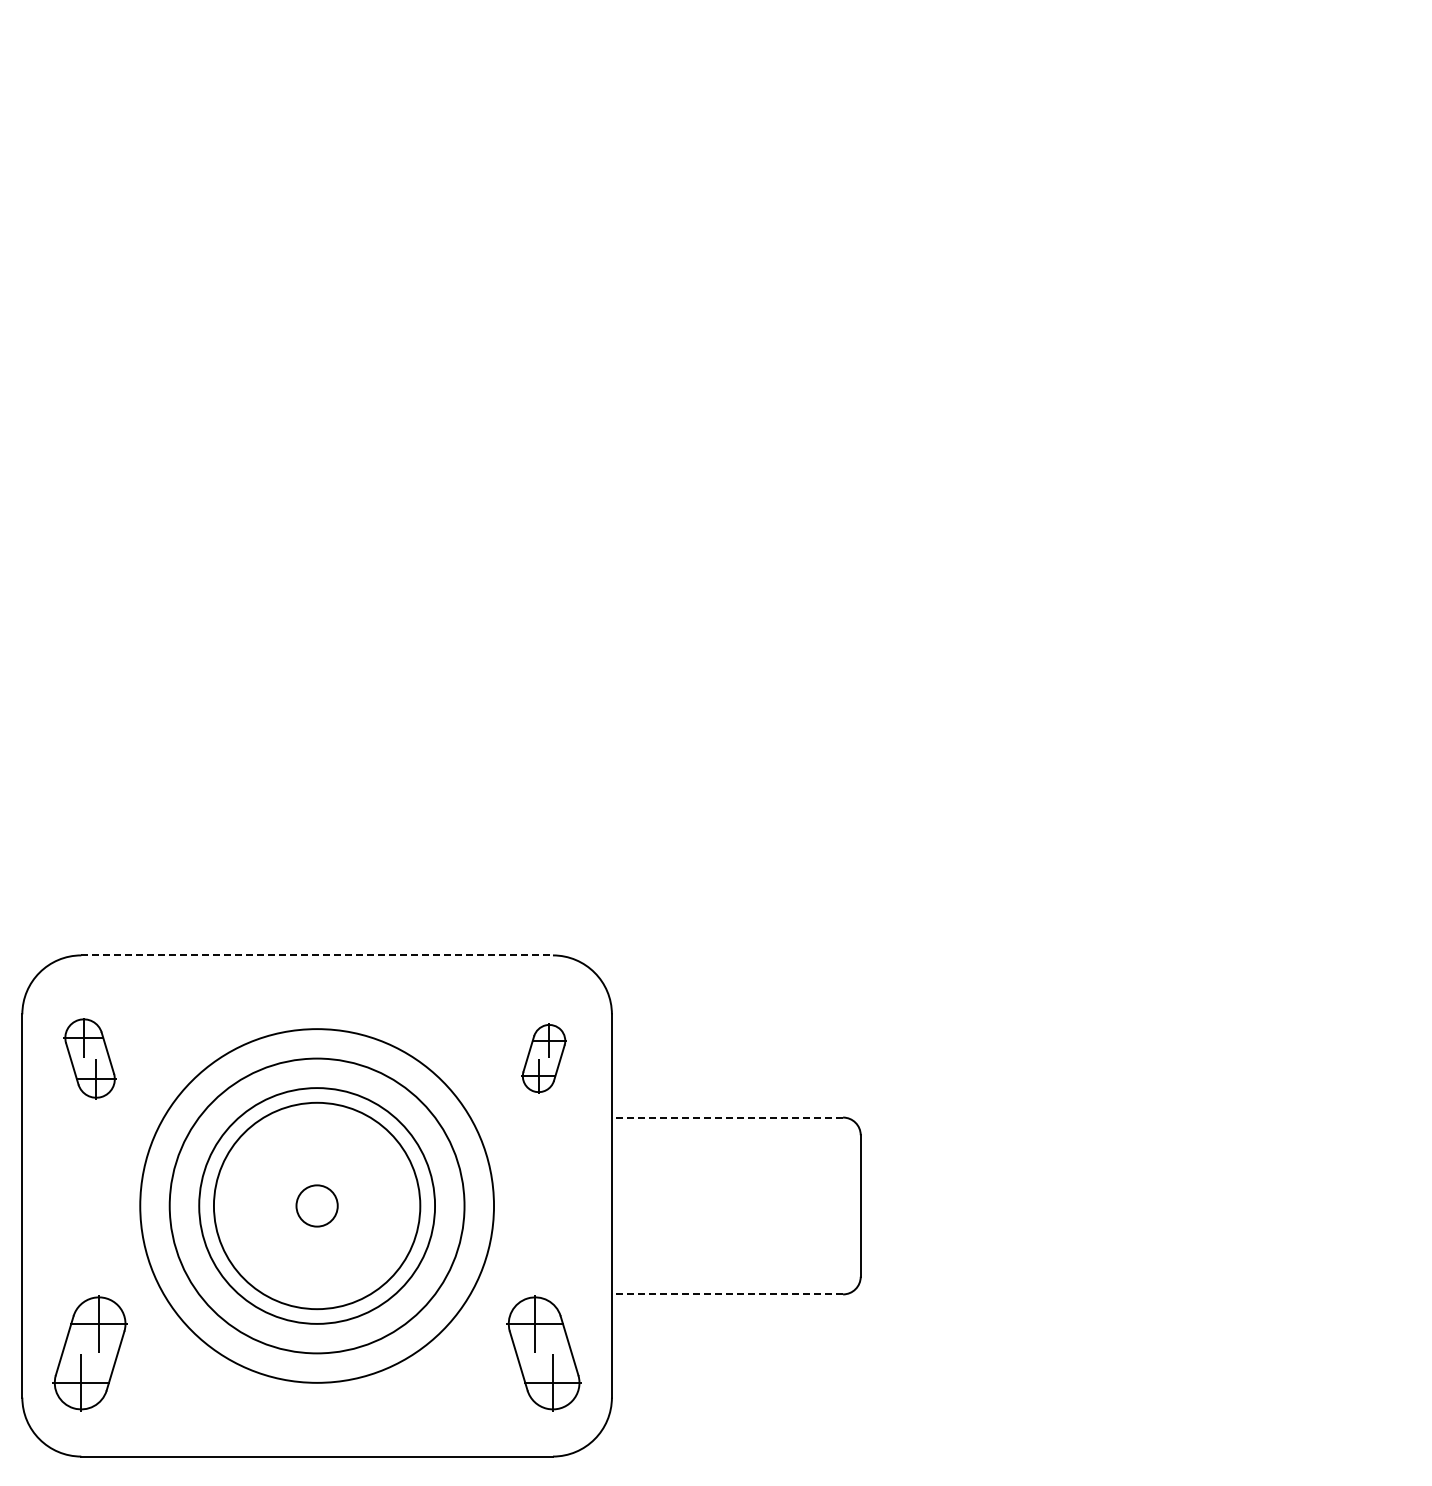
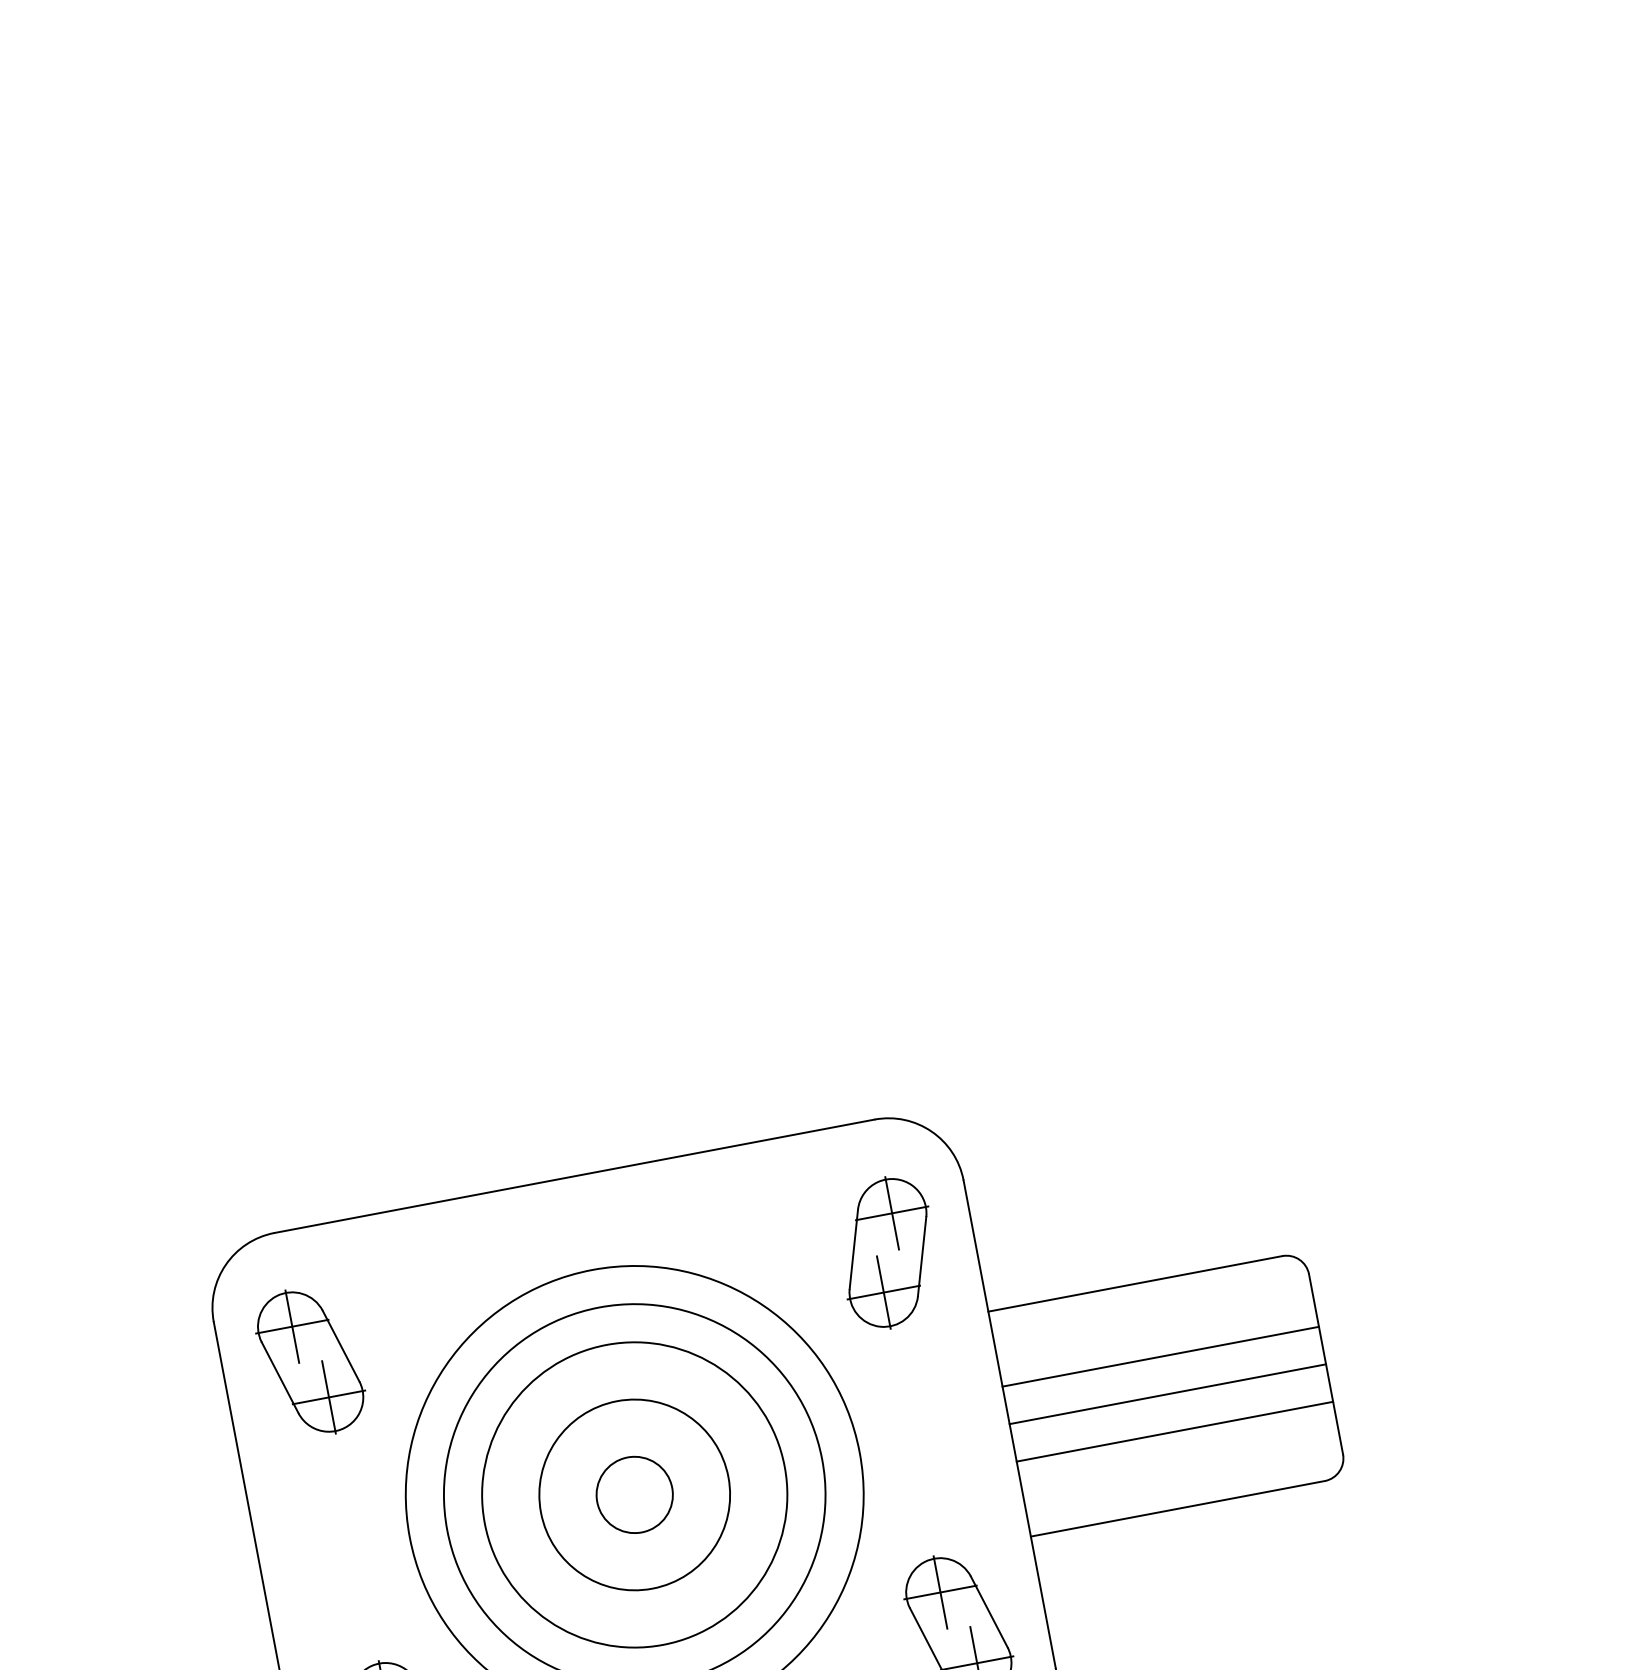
line: (317, 955) -> (575, 1176), dashed -> solid
part: (89, 1058) -> (309, 1362), size x1.43
part: (543, 1058) -> (887, 1252), size x1.67
line: (727, 1117) -> (1135, 1283), dashed -> solid
line: (735, 1176) -> (1159, 1356), added
circle: (316, 1205) -> (633, 1494), size x0.71
circle: (316, 1205) -> (633, 1494), size x1.43
line: (735, 1205) -> (1166, 1393), added
line: (735, 1235) -> (1173, 1431), added
line: (727, 1294) -> (1177, 1508), dashed -> solid

